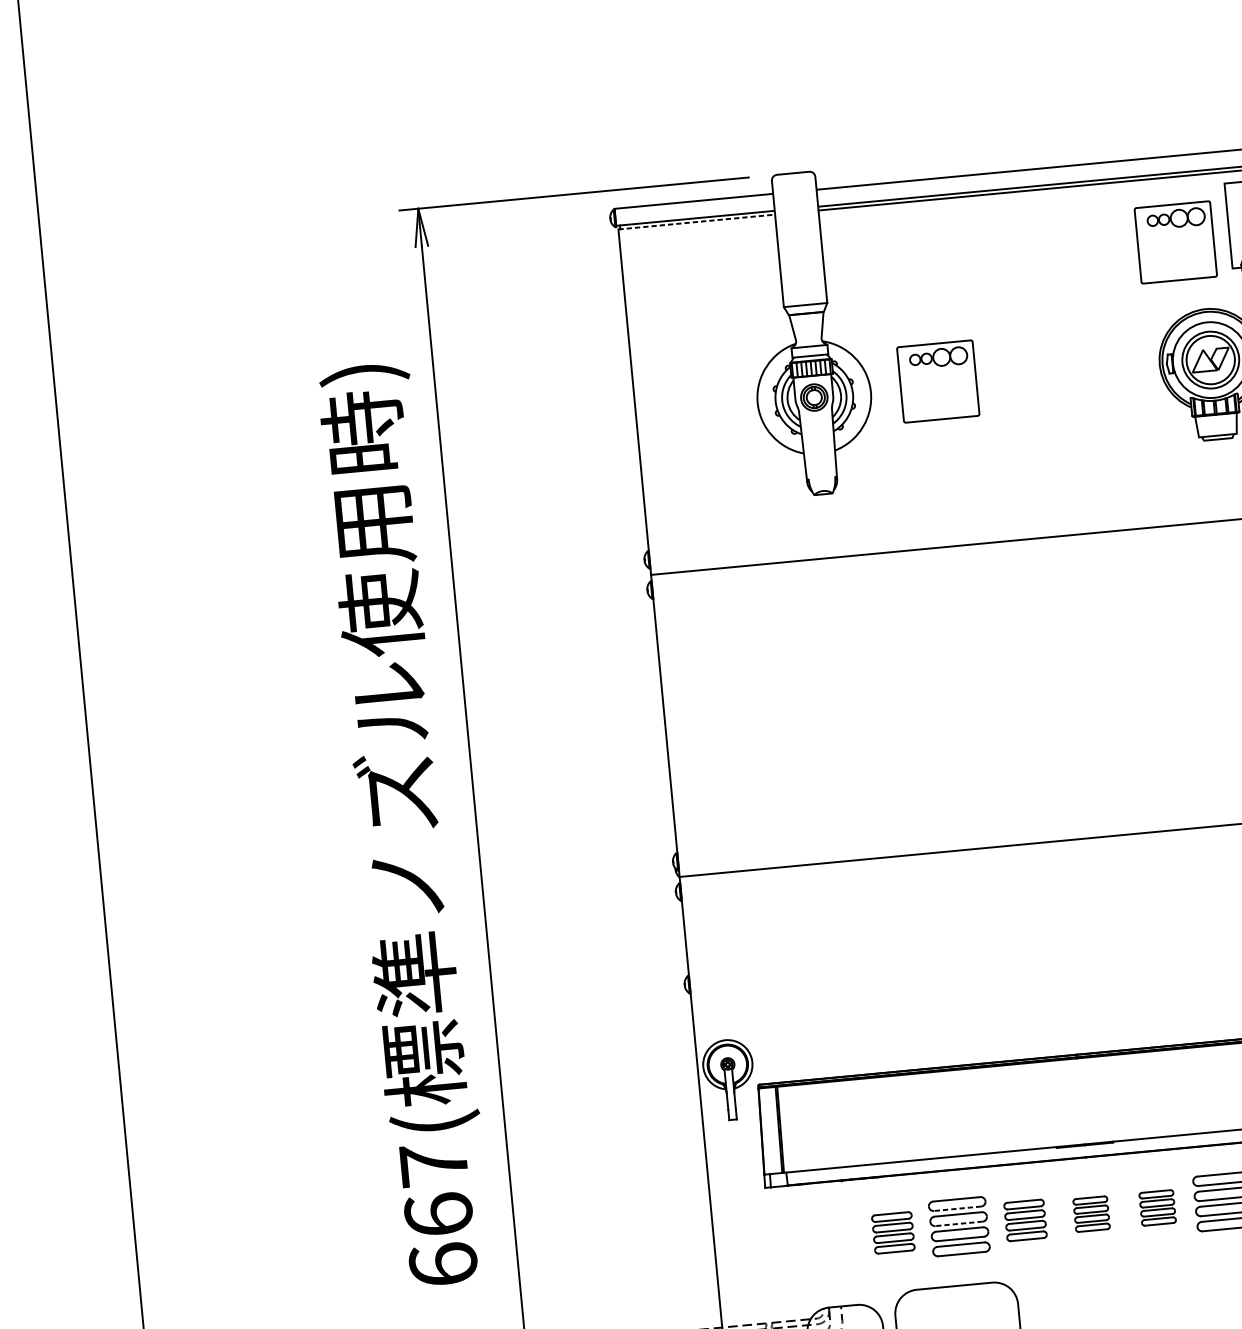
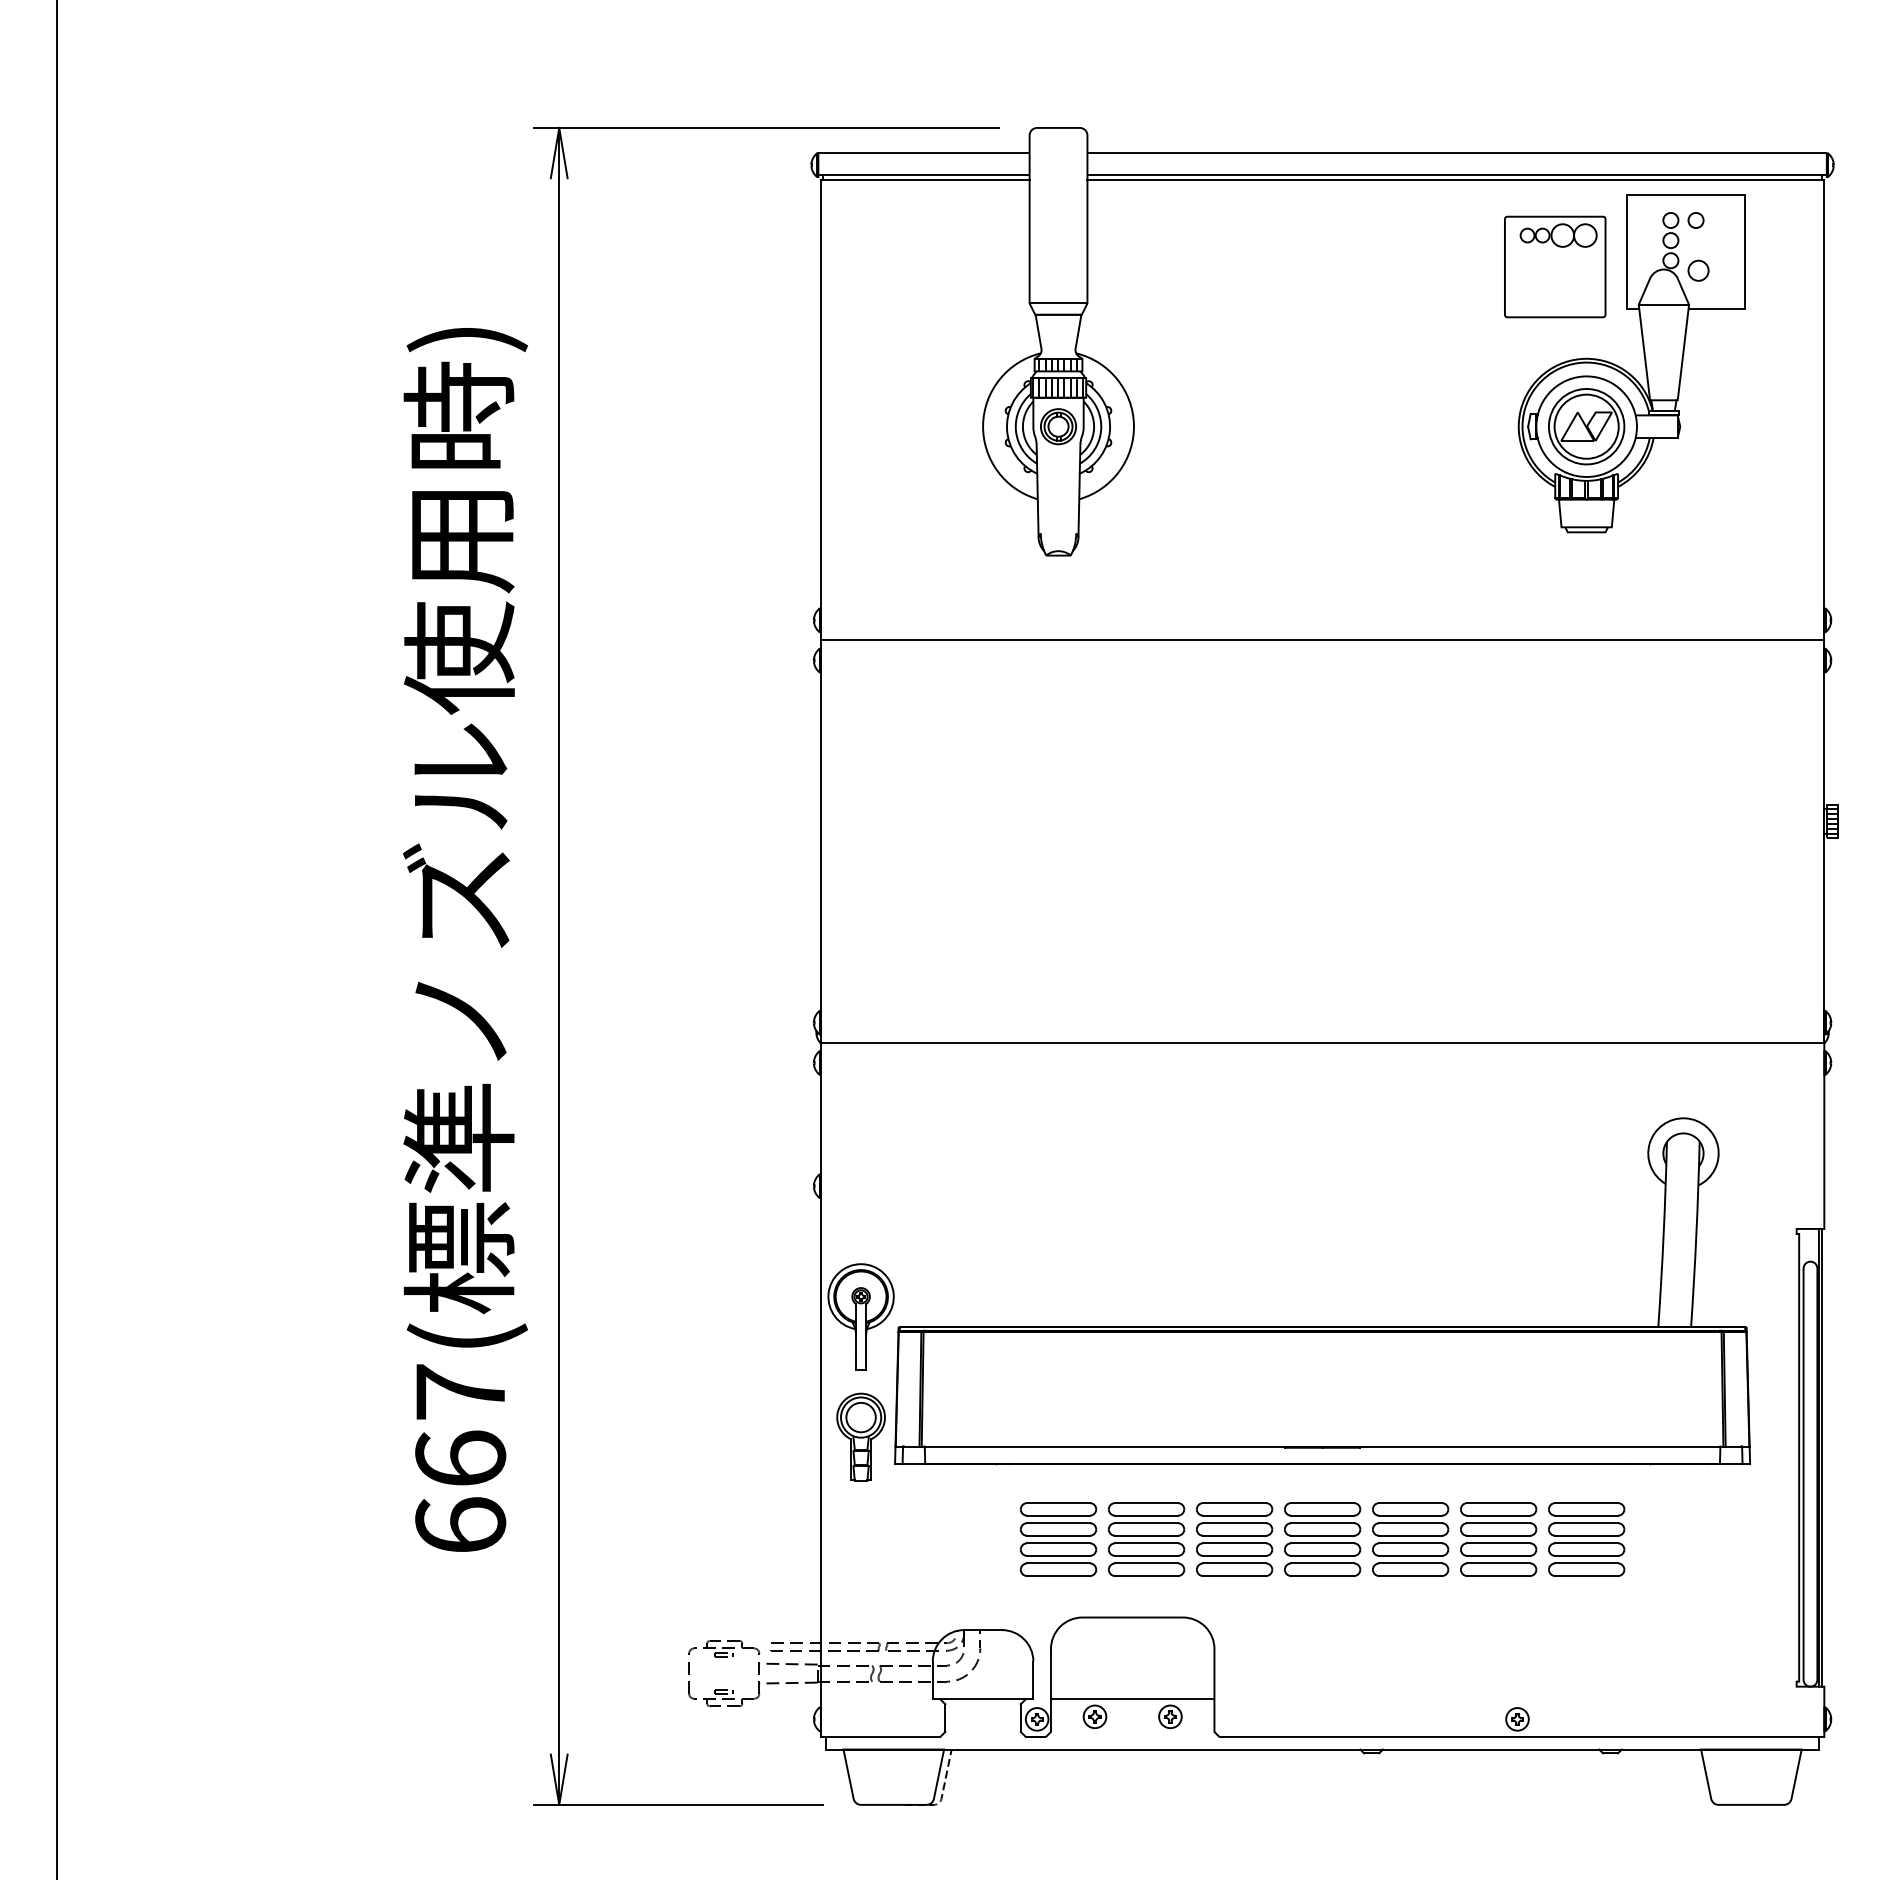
line: (696, 222) -> (925, 180), dashed -> solid
hatch: (809, 350) -> (1058, 364), added
part: (938, 381) -> (1224, 420), removed
part: (737, 1169) -> (860, 1436), added
part: (1157, 1207) -> (1410, 1539), size x1.67
line: (957, 1208) -> (1146, 1515), dashed -> solid
part: (1091, 1214) -> (1322, 1539), size x1.67
part: (1025, 1220) -> (1234, 1539), size x1.43
line: (959, 1223) -> (1146, 1535), dashed -> solid
part: (893, 1232) -> (1058, 1539), size x1.43

